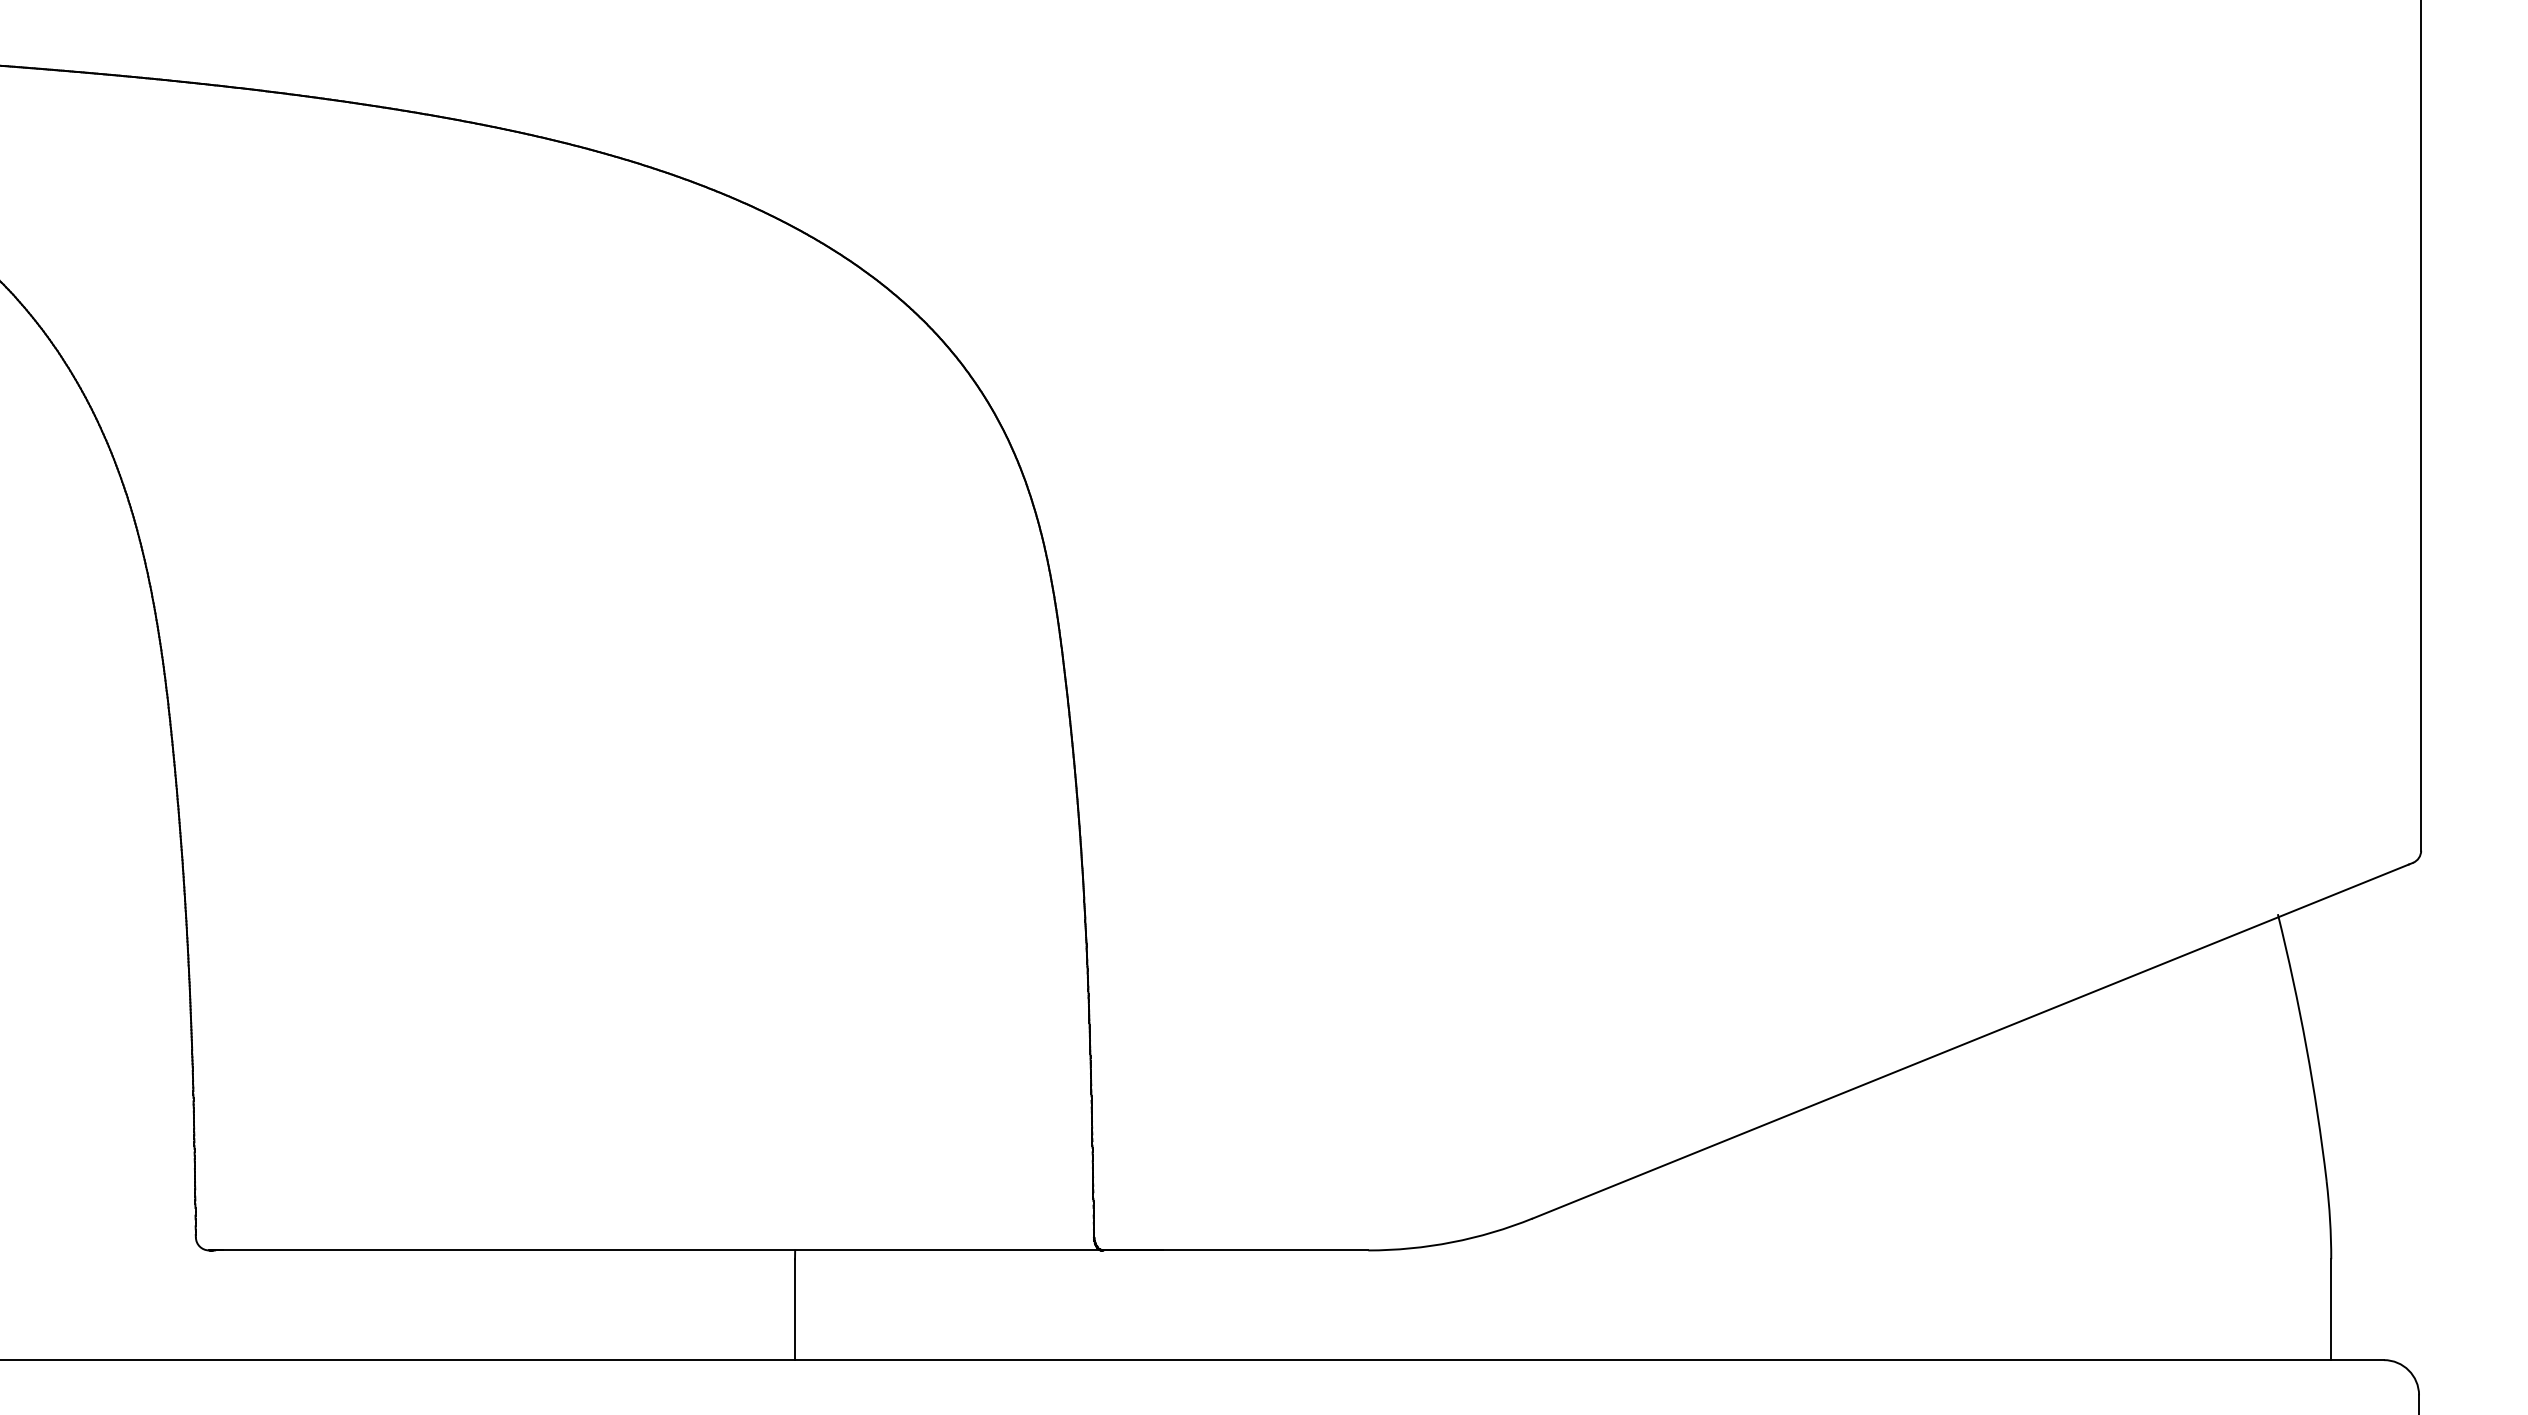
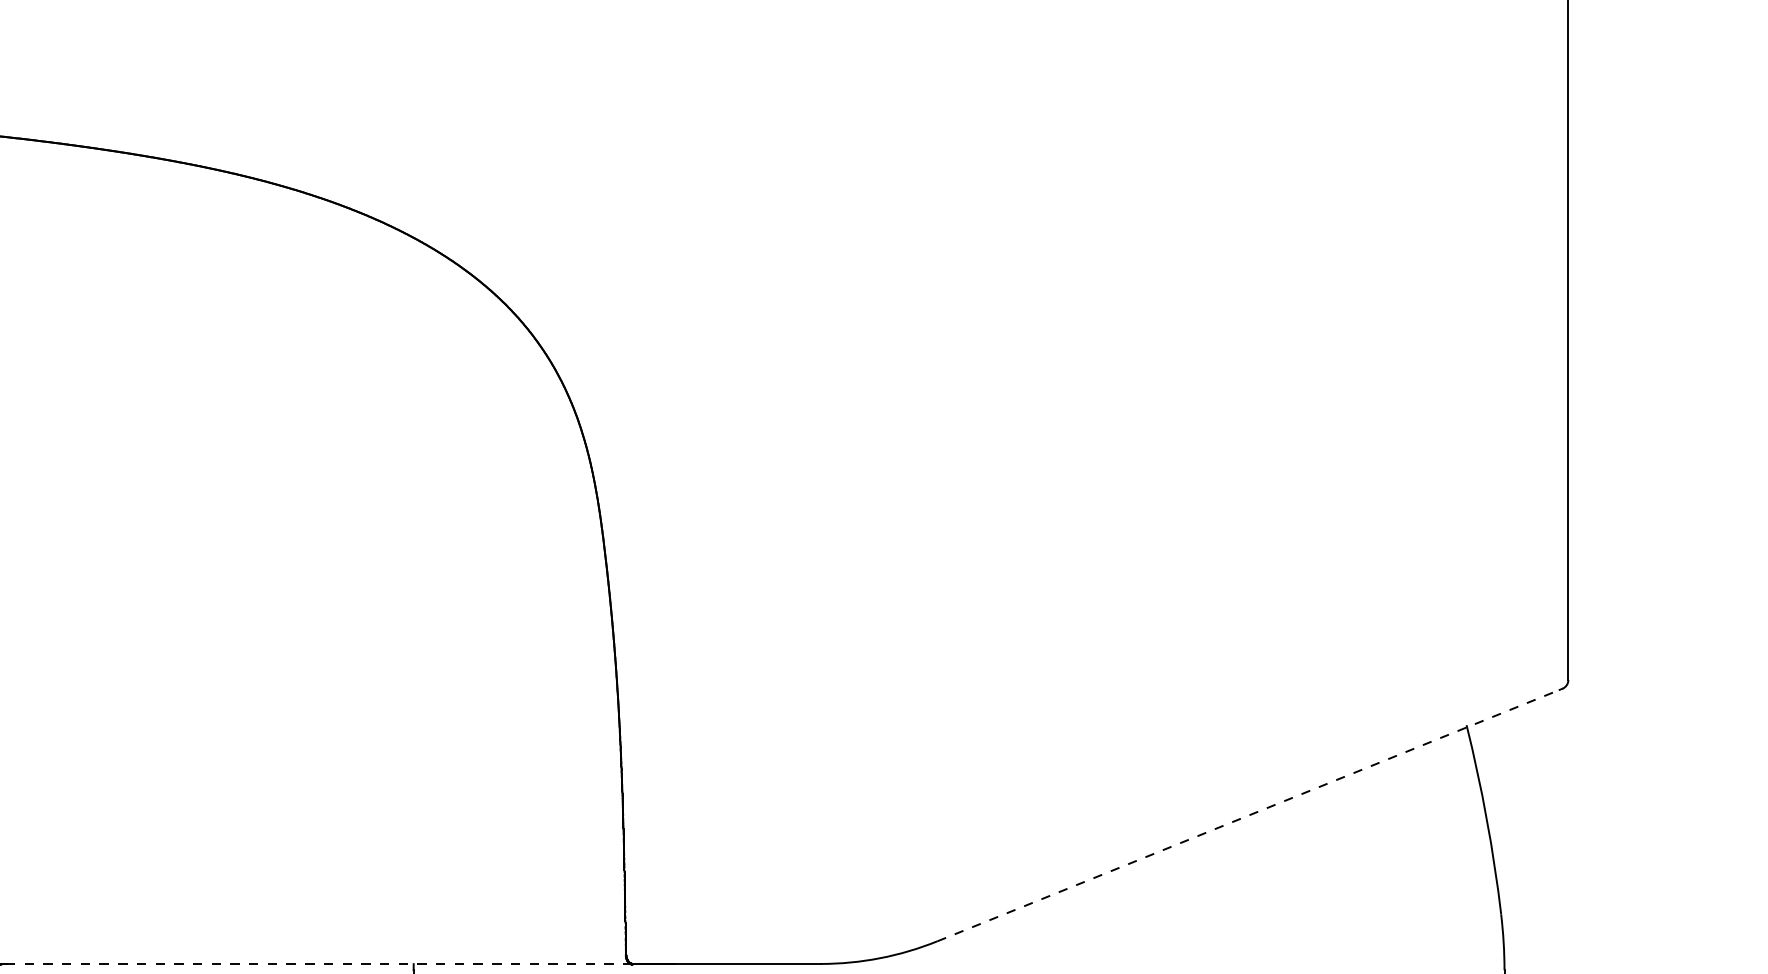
line: (1970, 1041) -> (1248, 815), solid -> dashed
line: (662, 1250) -> (319, 964), solid -> dashed

